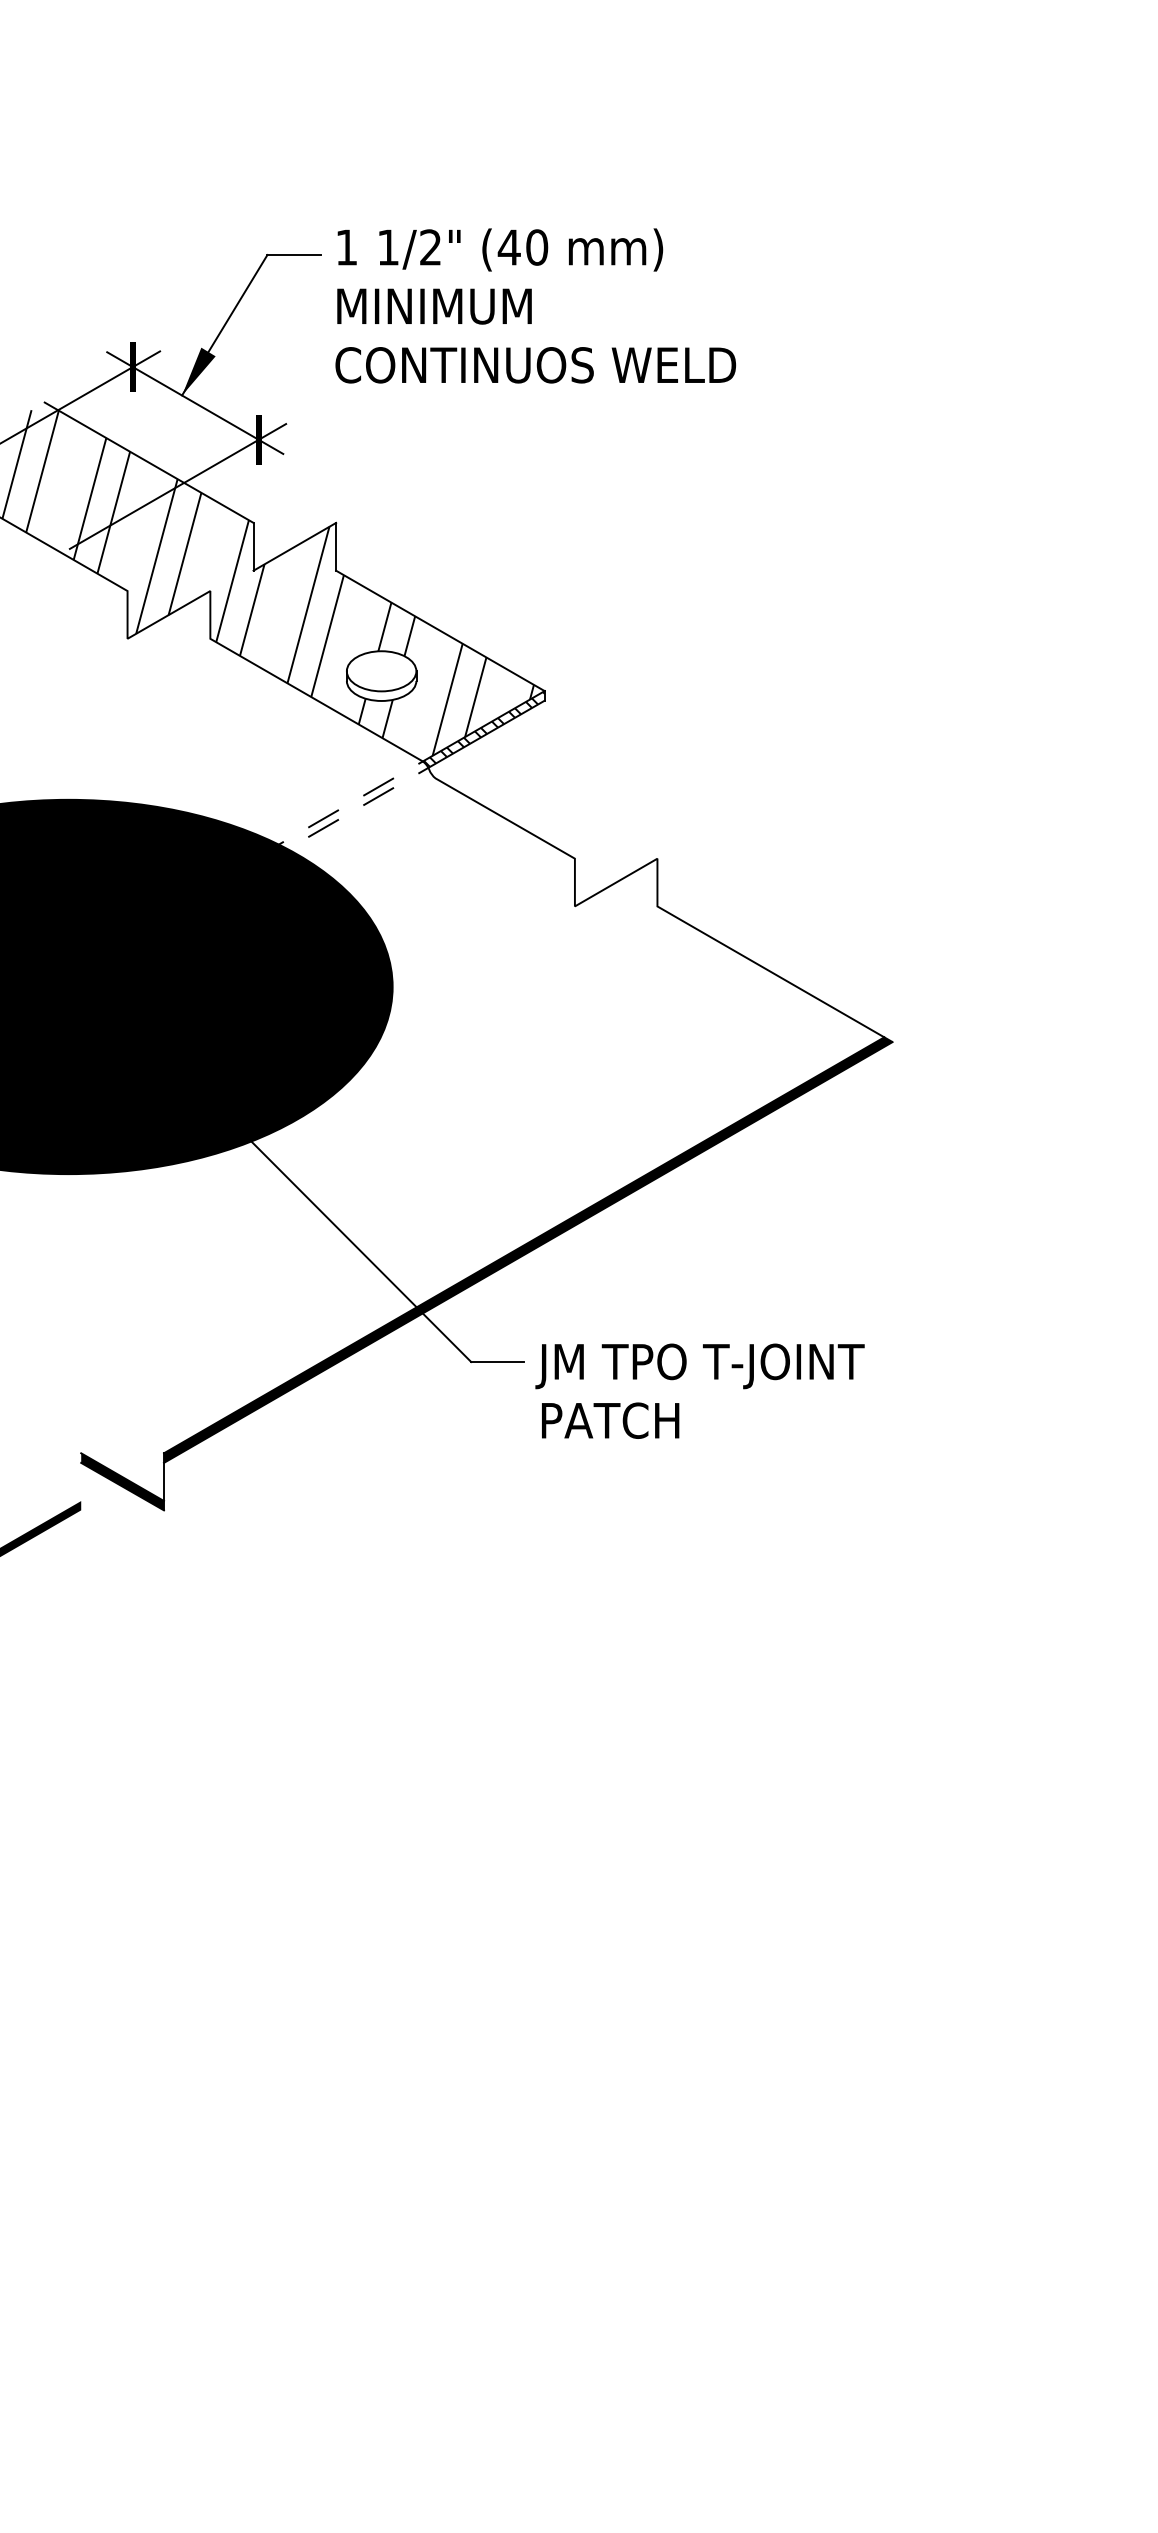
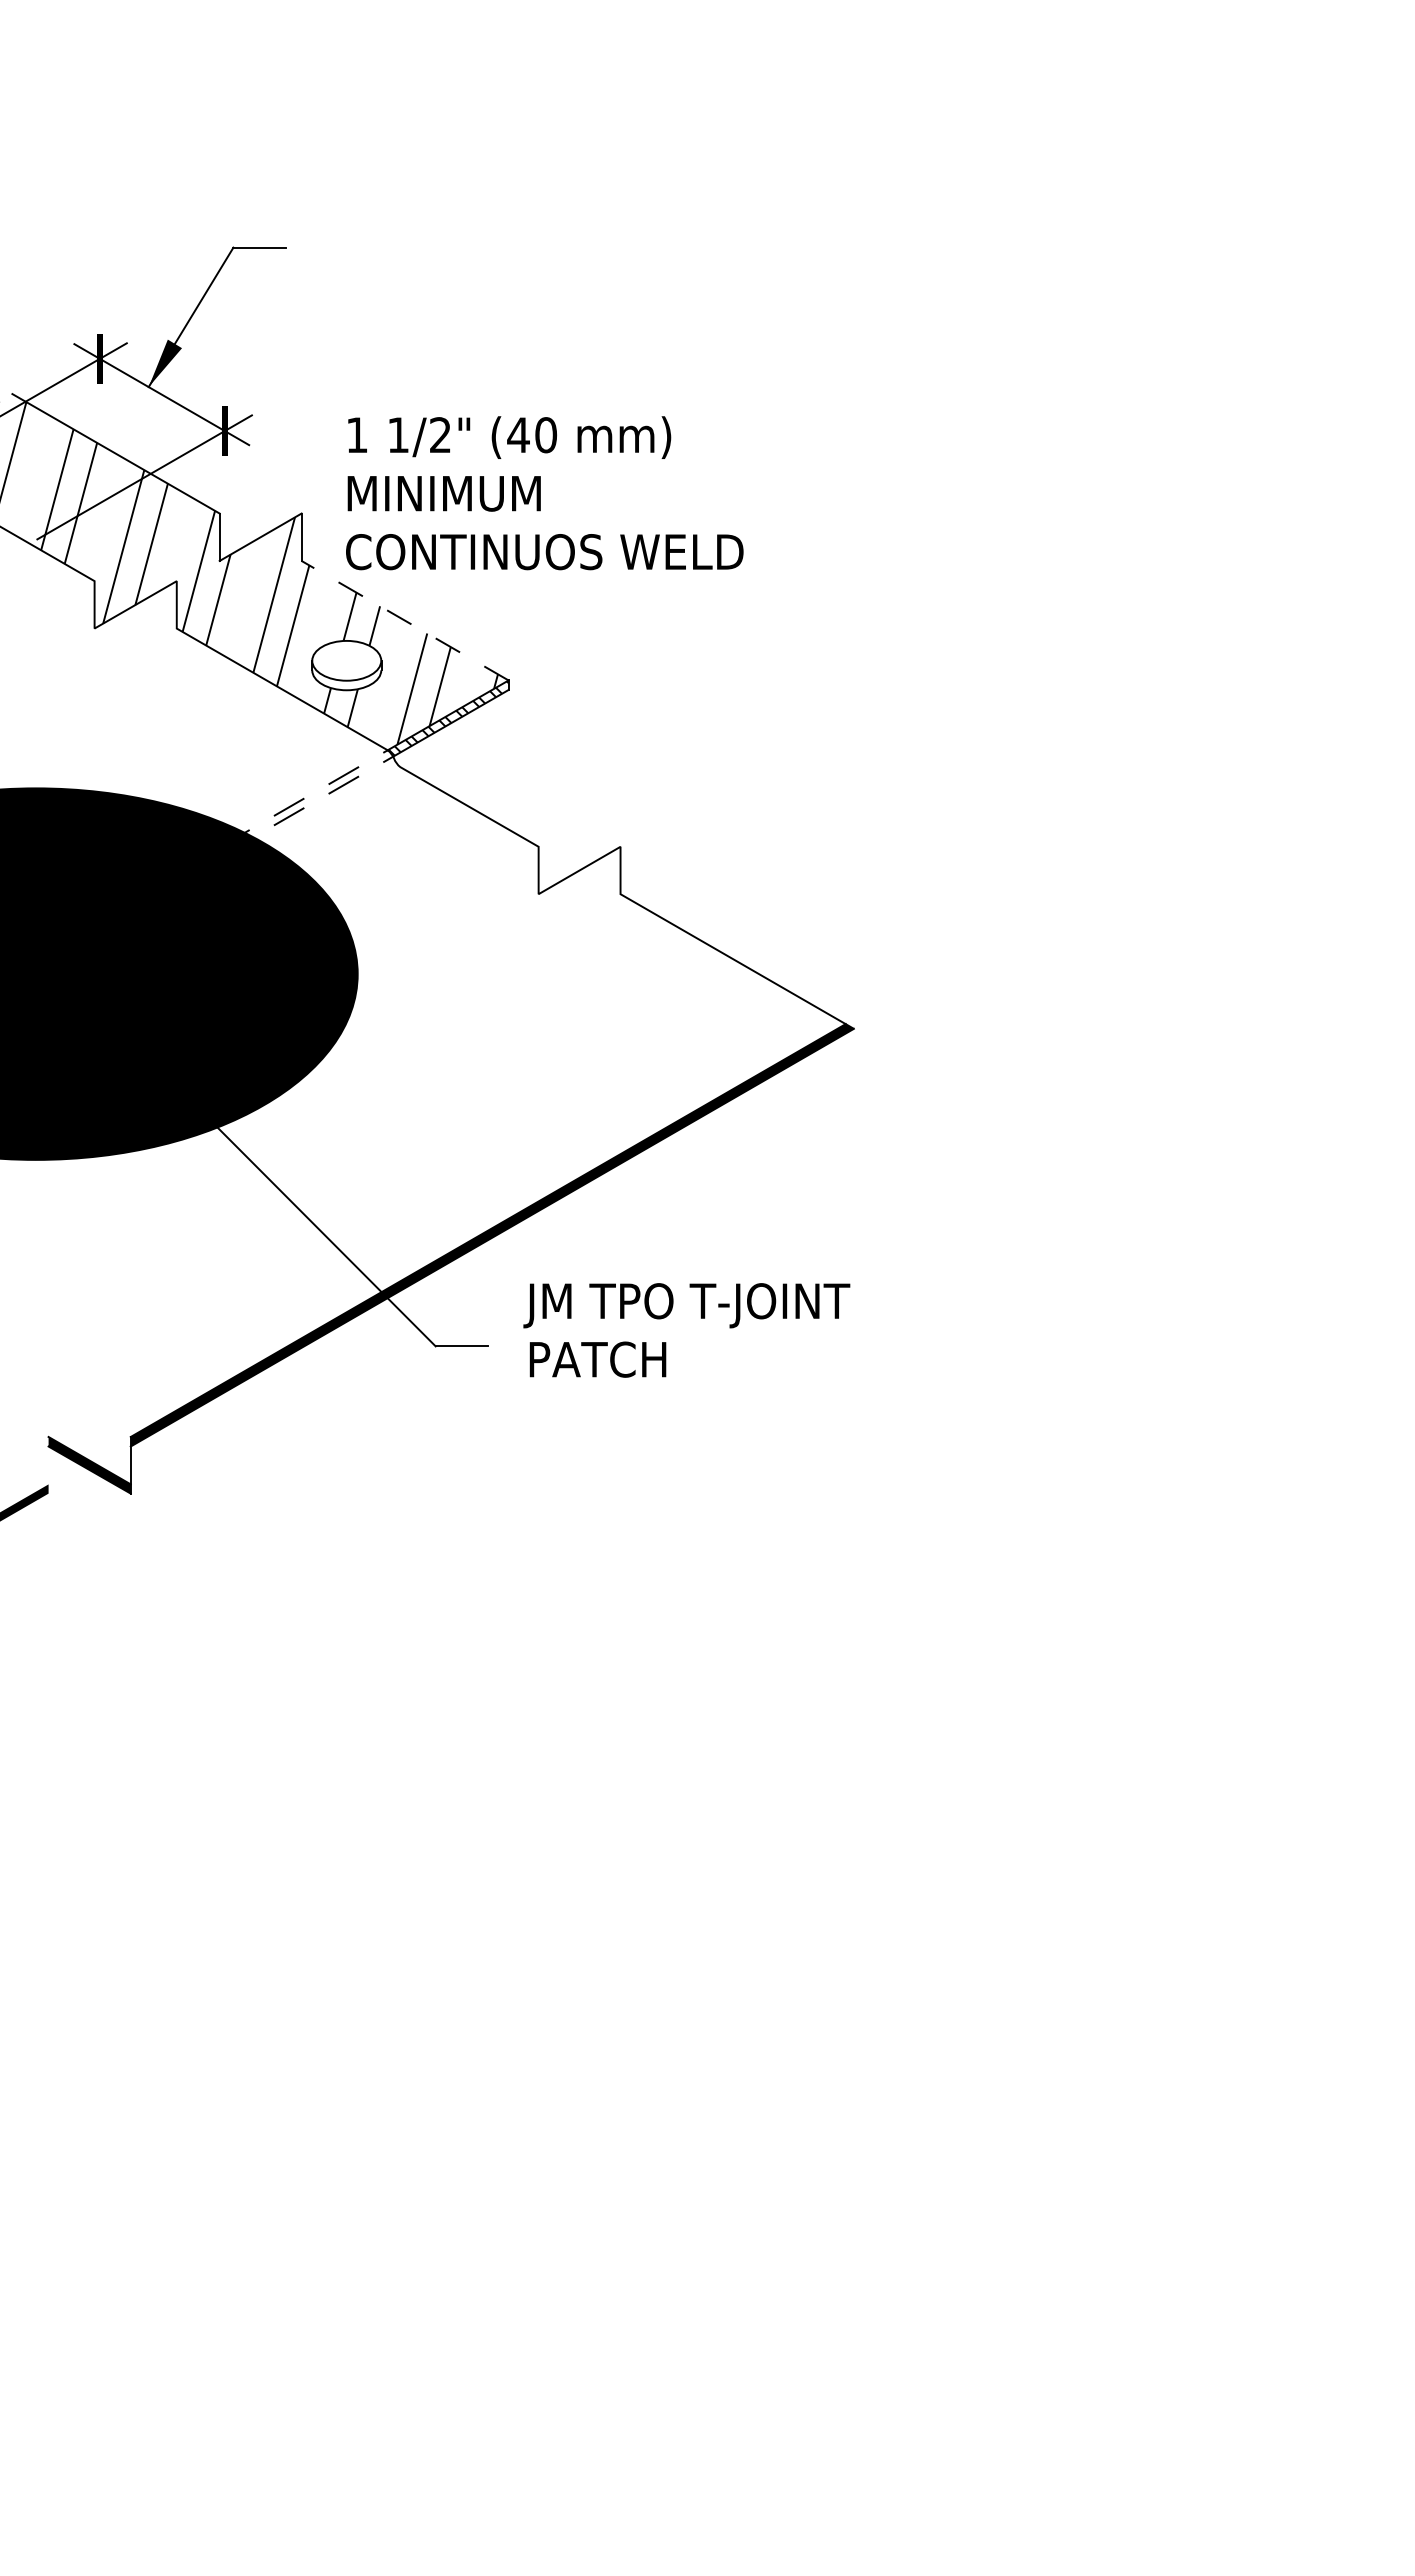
text: (535, 306) -> (544, 493), moved
line: (440, 630) -> (405, 620), solid -> dashed
text: (699, 1391) -> (686, 1330), moved

